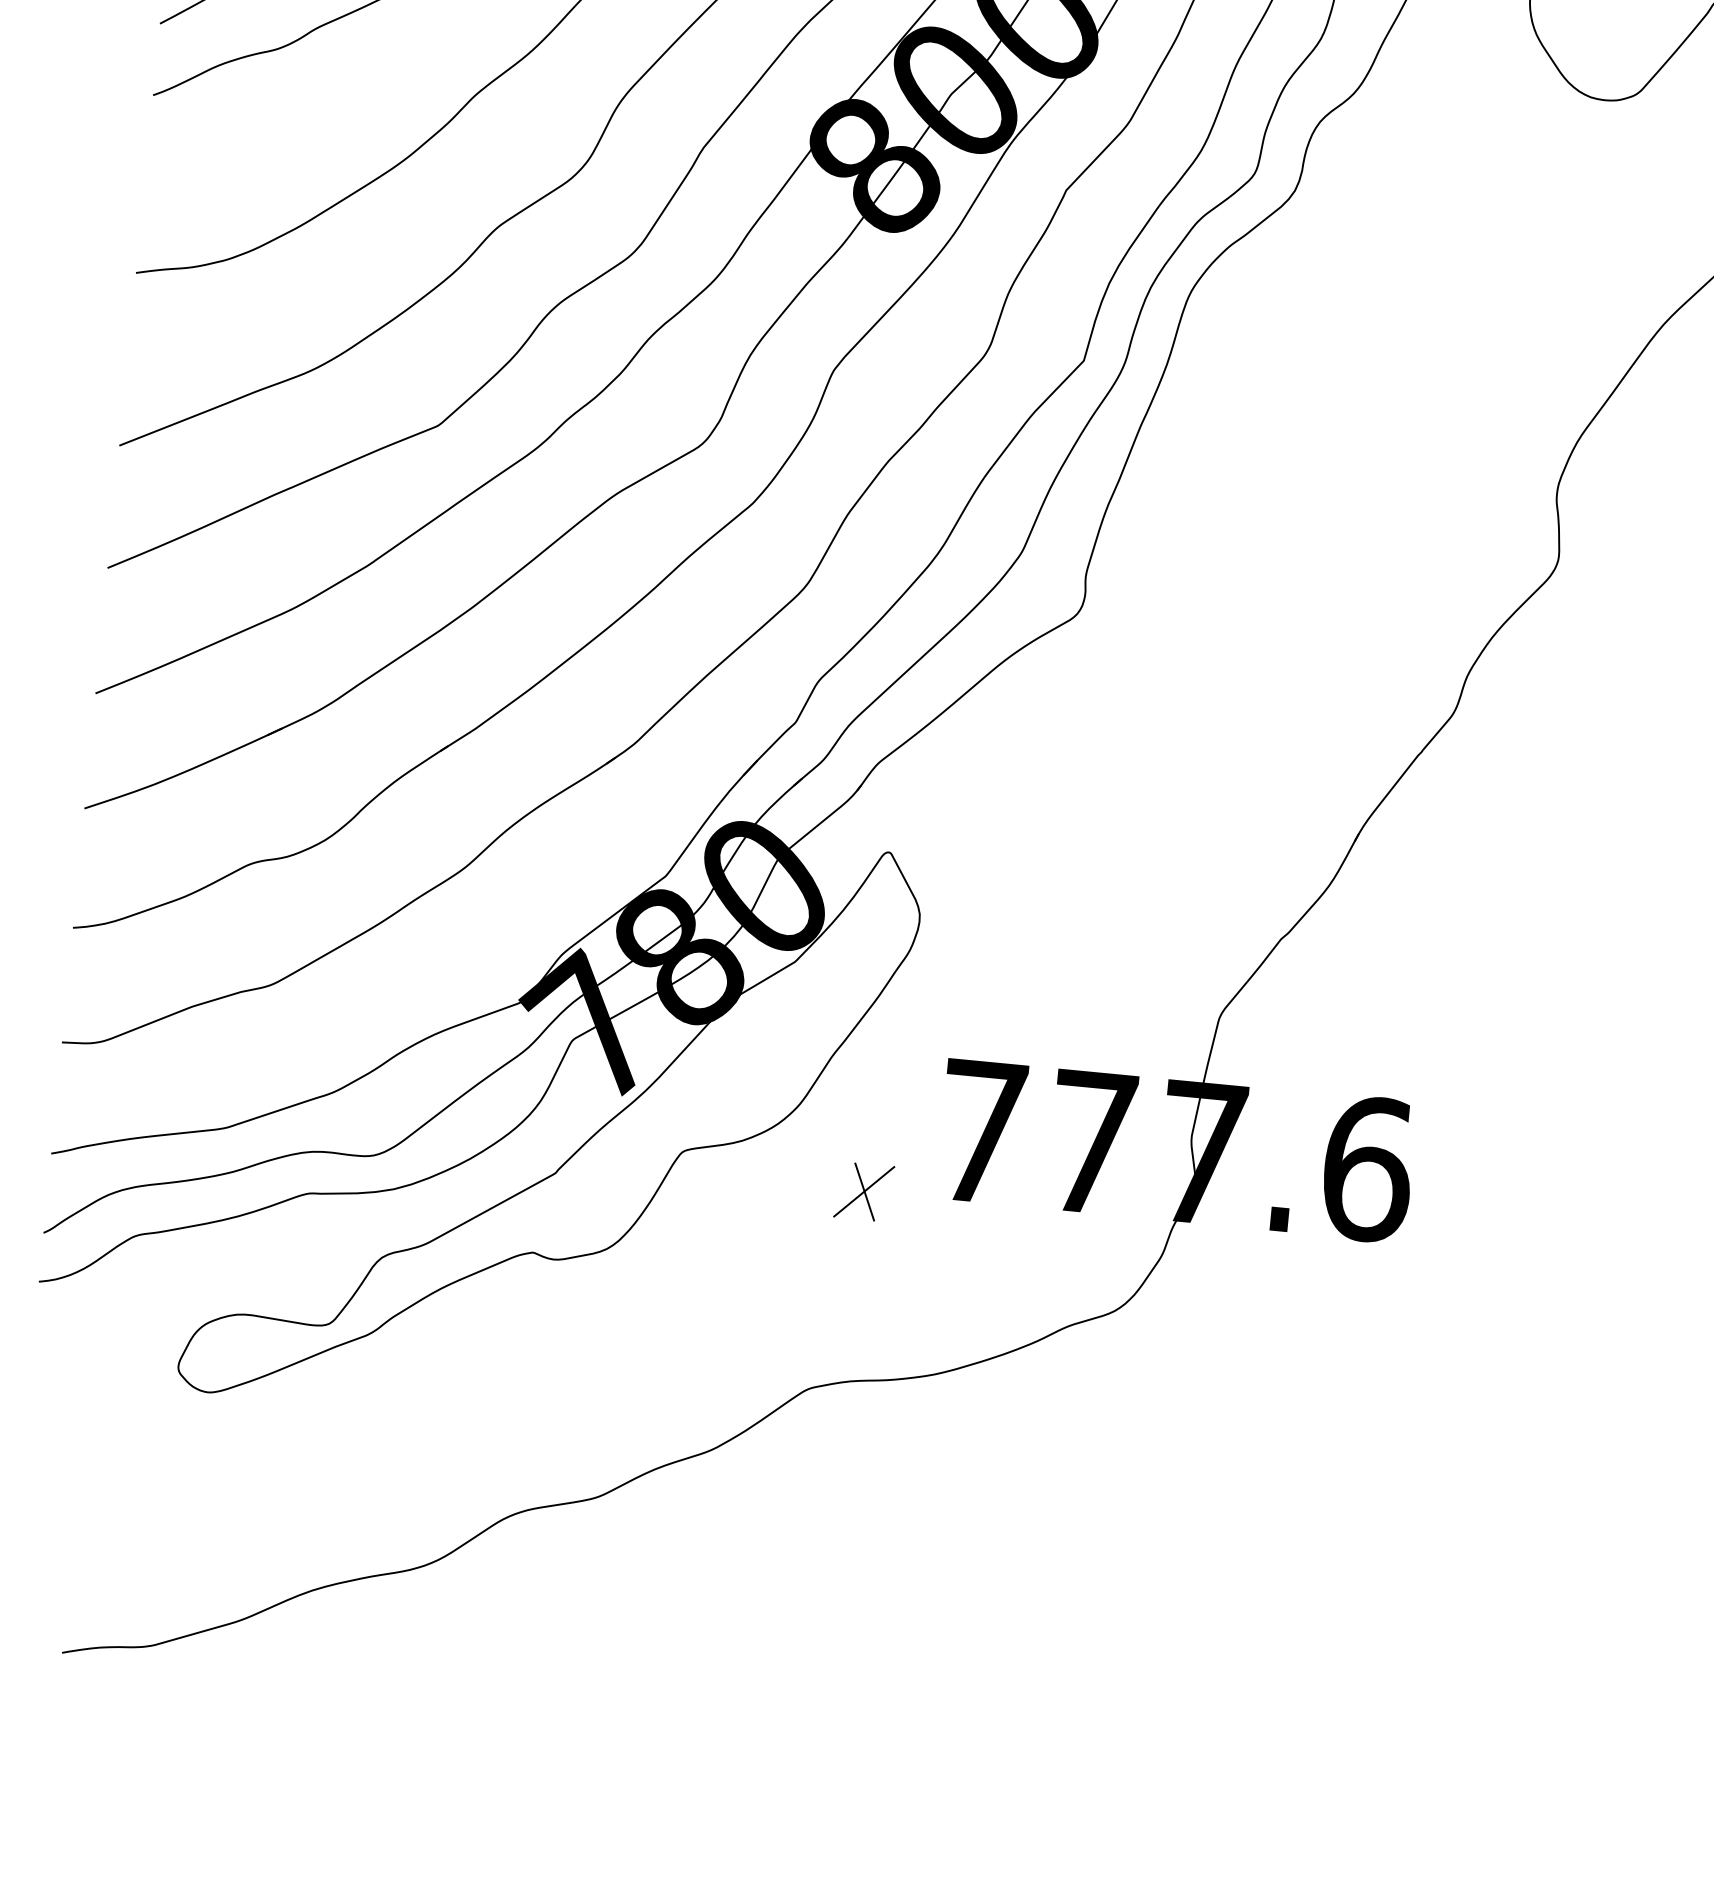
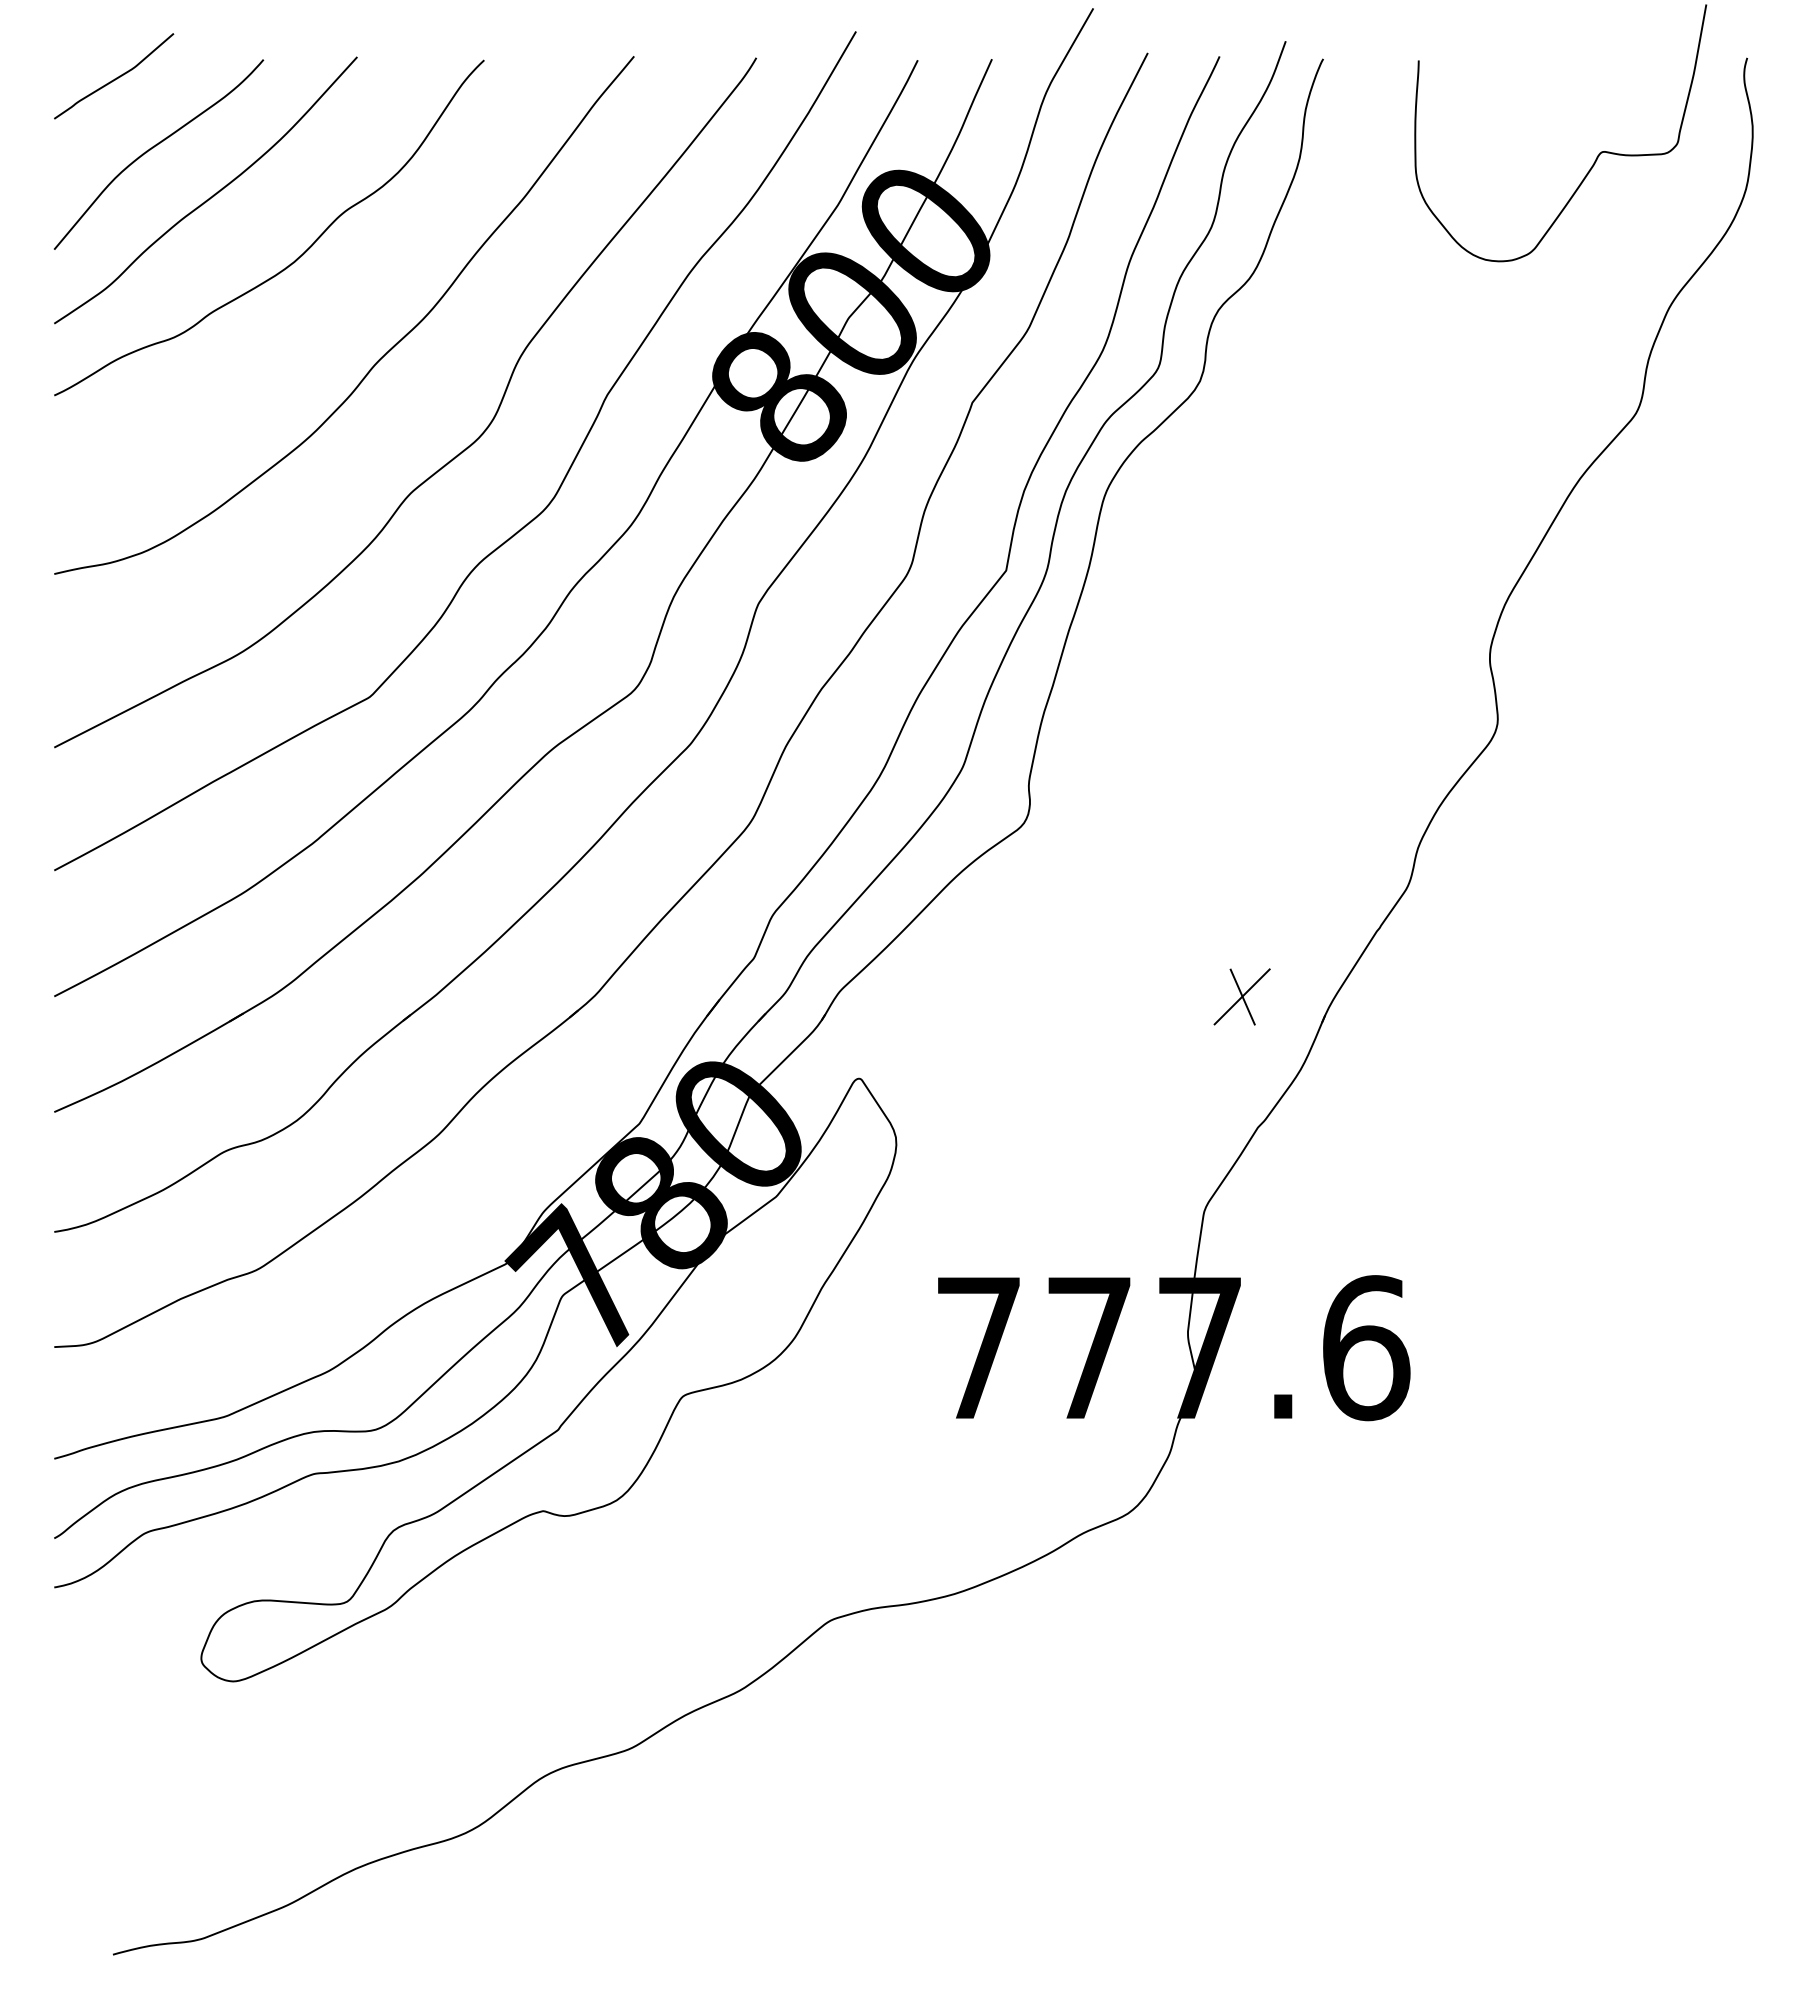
part: (863, 1191) -> (1241, 996), moved

